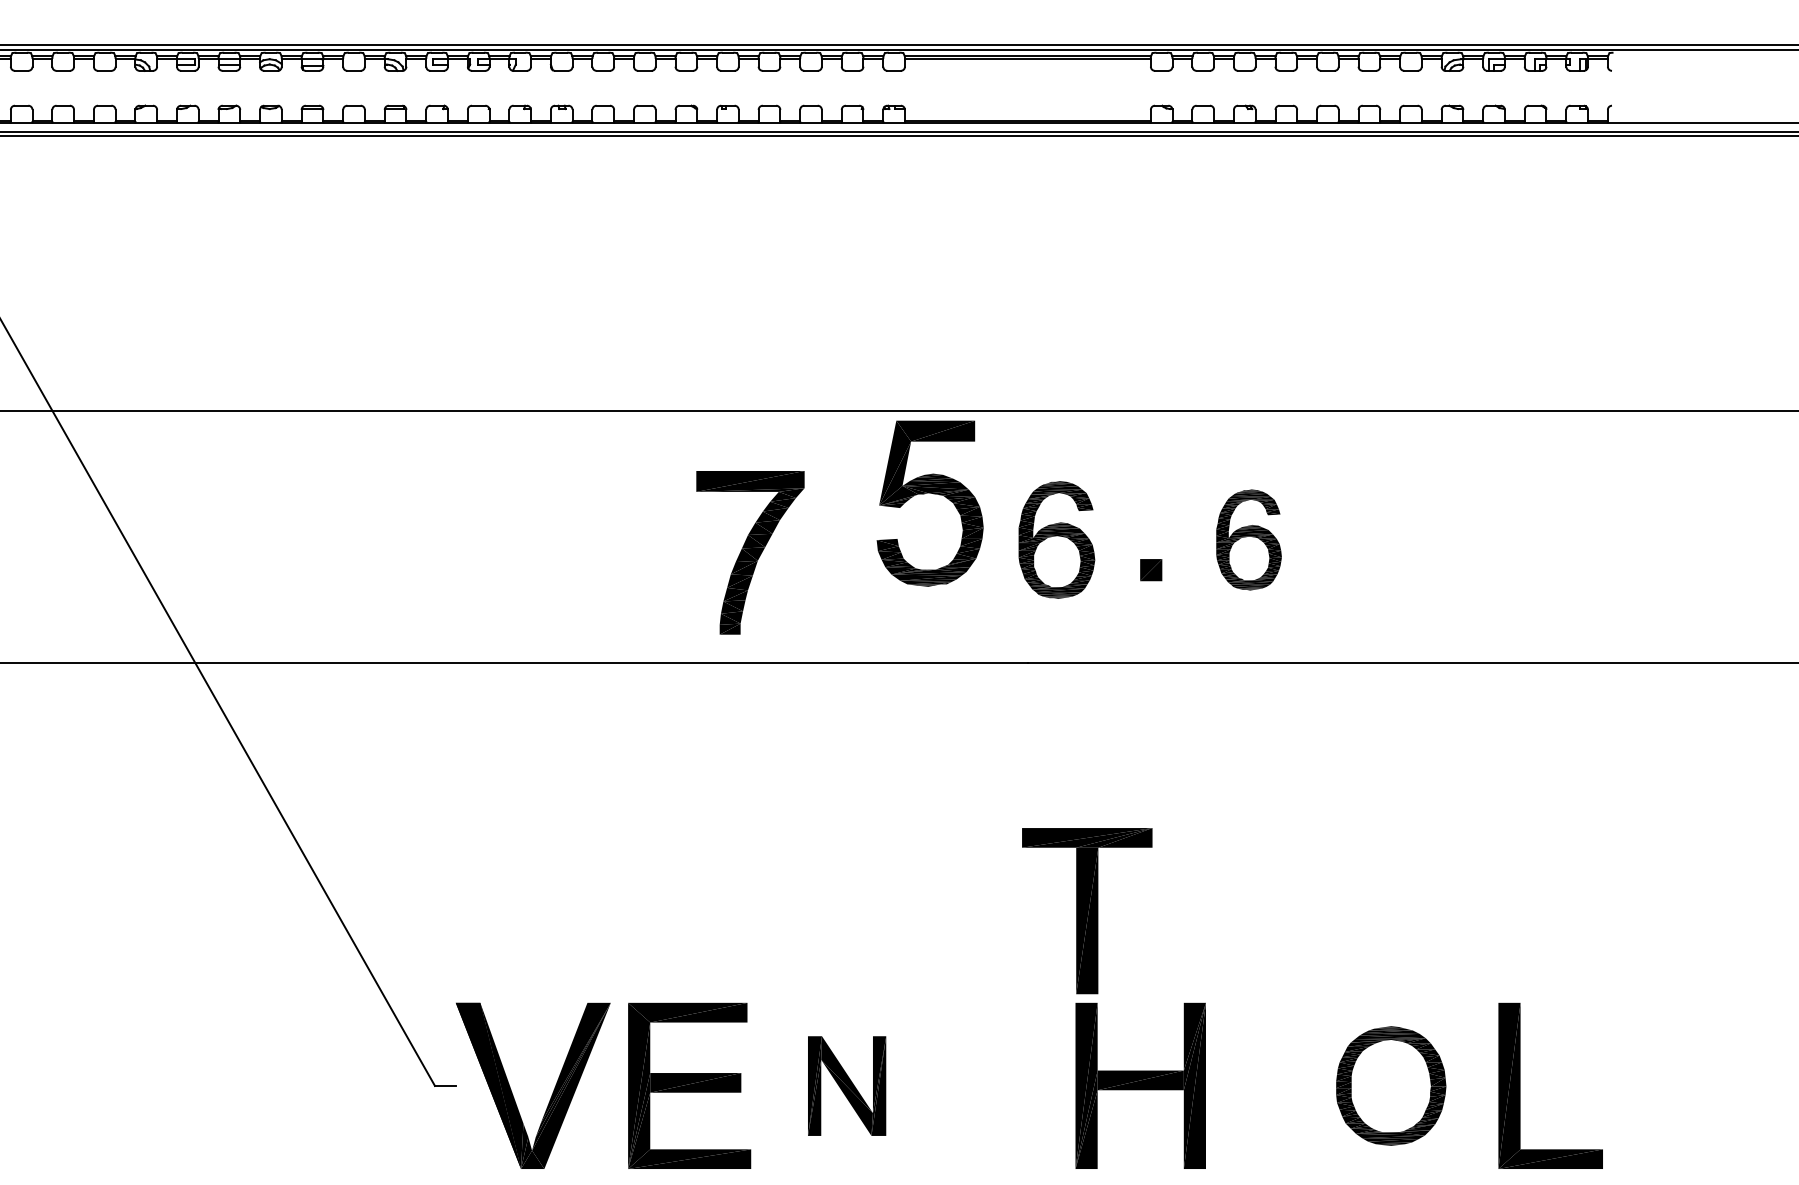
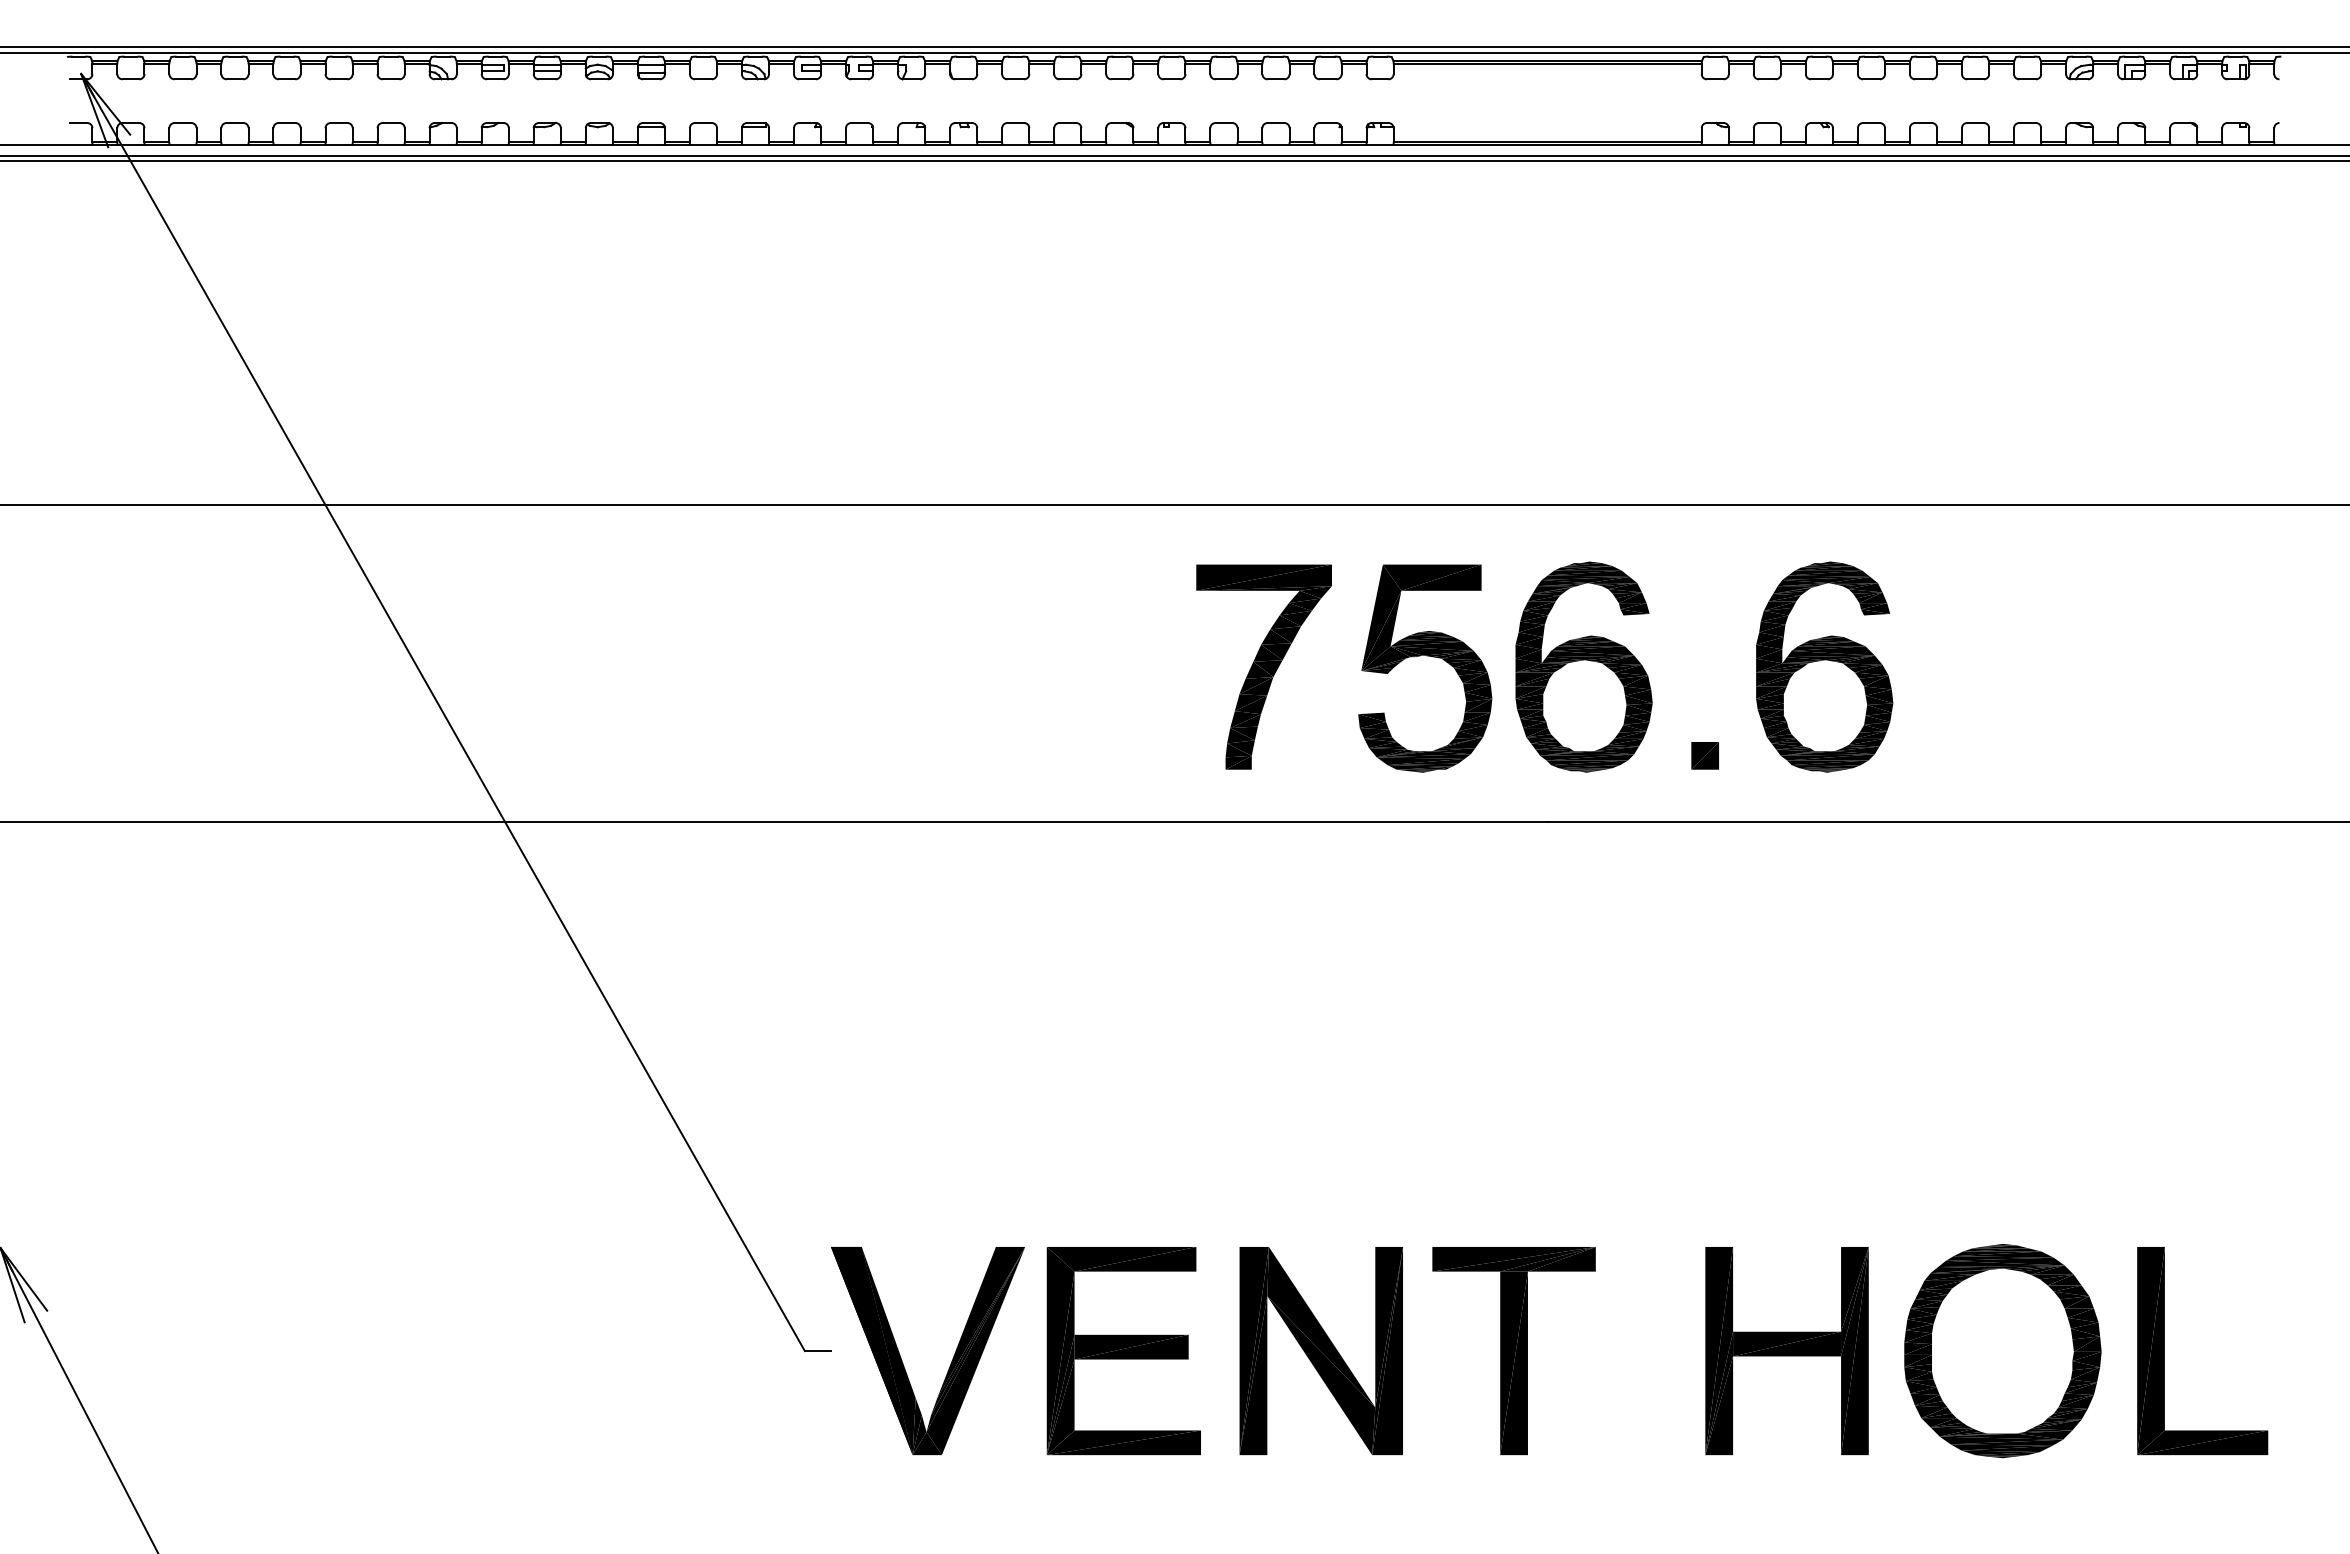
part: (931, 494) -> (1426, 656), moved
part: (1056, 539) -> (1583, 666), size x1.43
part: (1248, 539) -> (1824, 666), size x1.67
part: (749, 552) -> (1263, 666), moved
part: (1150, 569) -> (1704, 755), moved
part: (1086, 911) -> (1513, 1351), moved
part: (846, 1086) -> (1320, 1351), size x1.67
part: (1140, 1086) -> (1786, 1351), moved
part: (1390, 1086) -> (2002, 1351), size x1.43

